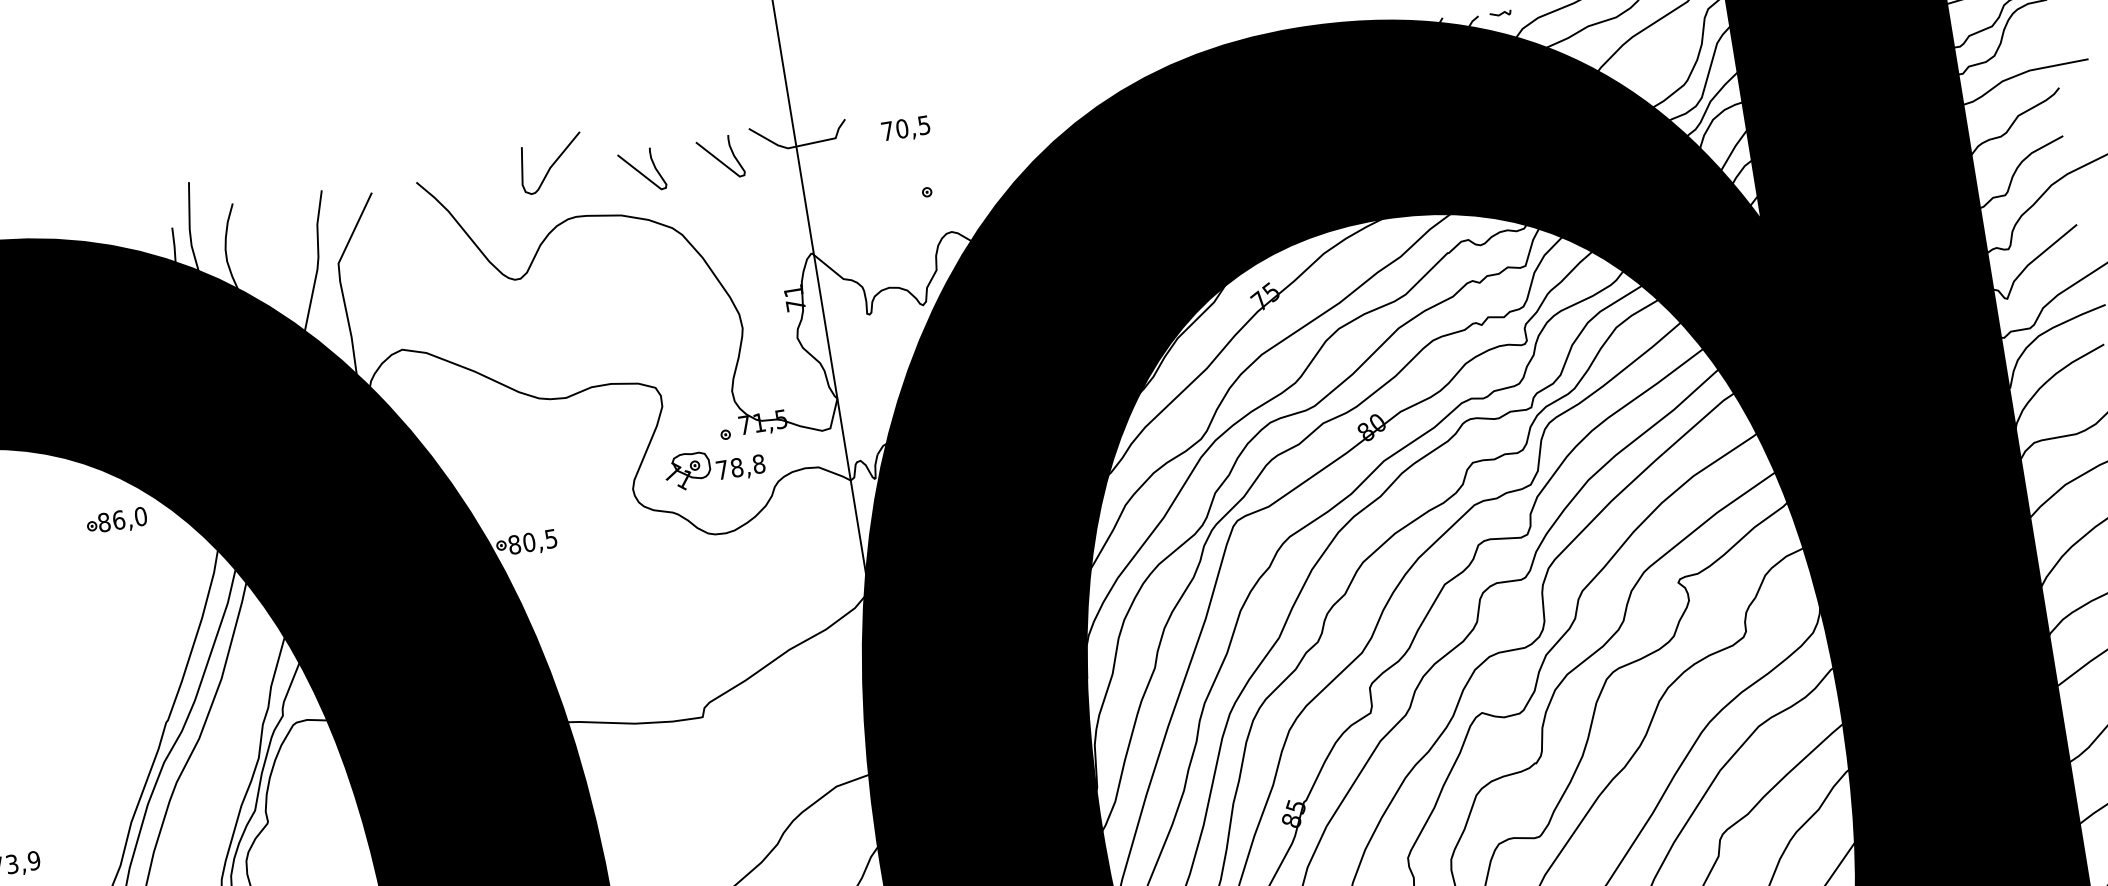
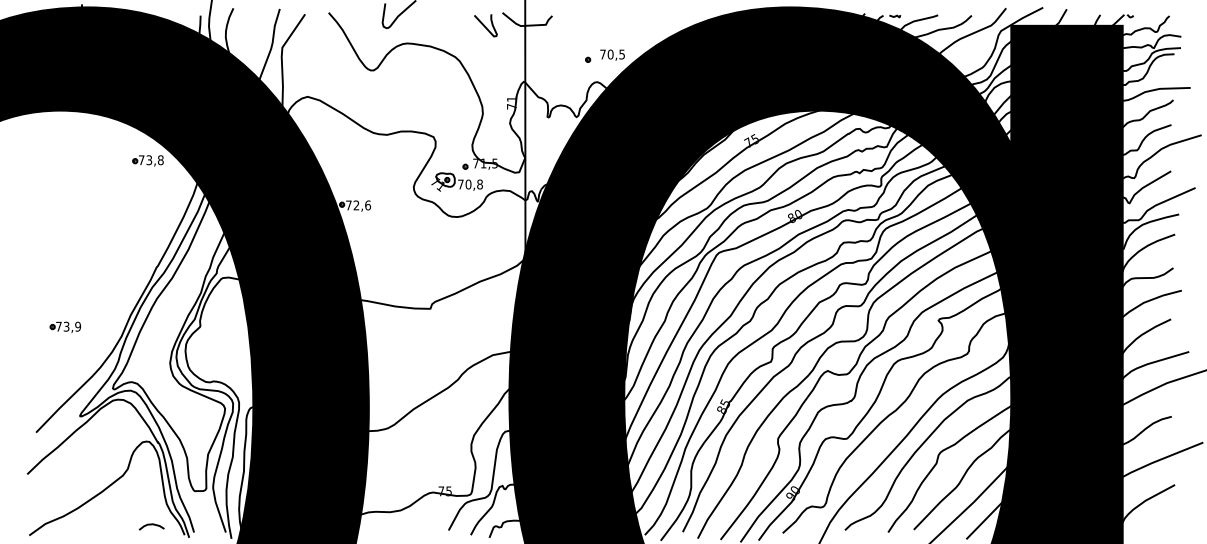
text: (905, 128) -> (612, 54), moved
curve: (641, 170) -> (444, 25), removed
text: (736, 467) -> (468, 184), 78,8 -> 70,8
text: (121, 520) -> (150, 160), 86,0 -> 73,8
text: (533, 541) -> (358, 205), 80,5 -> 72,6

